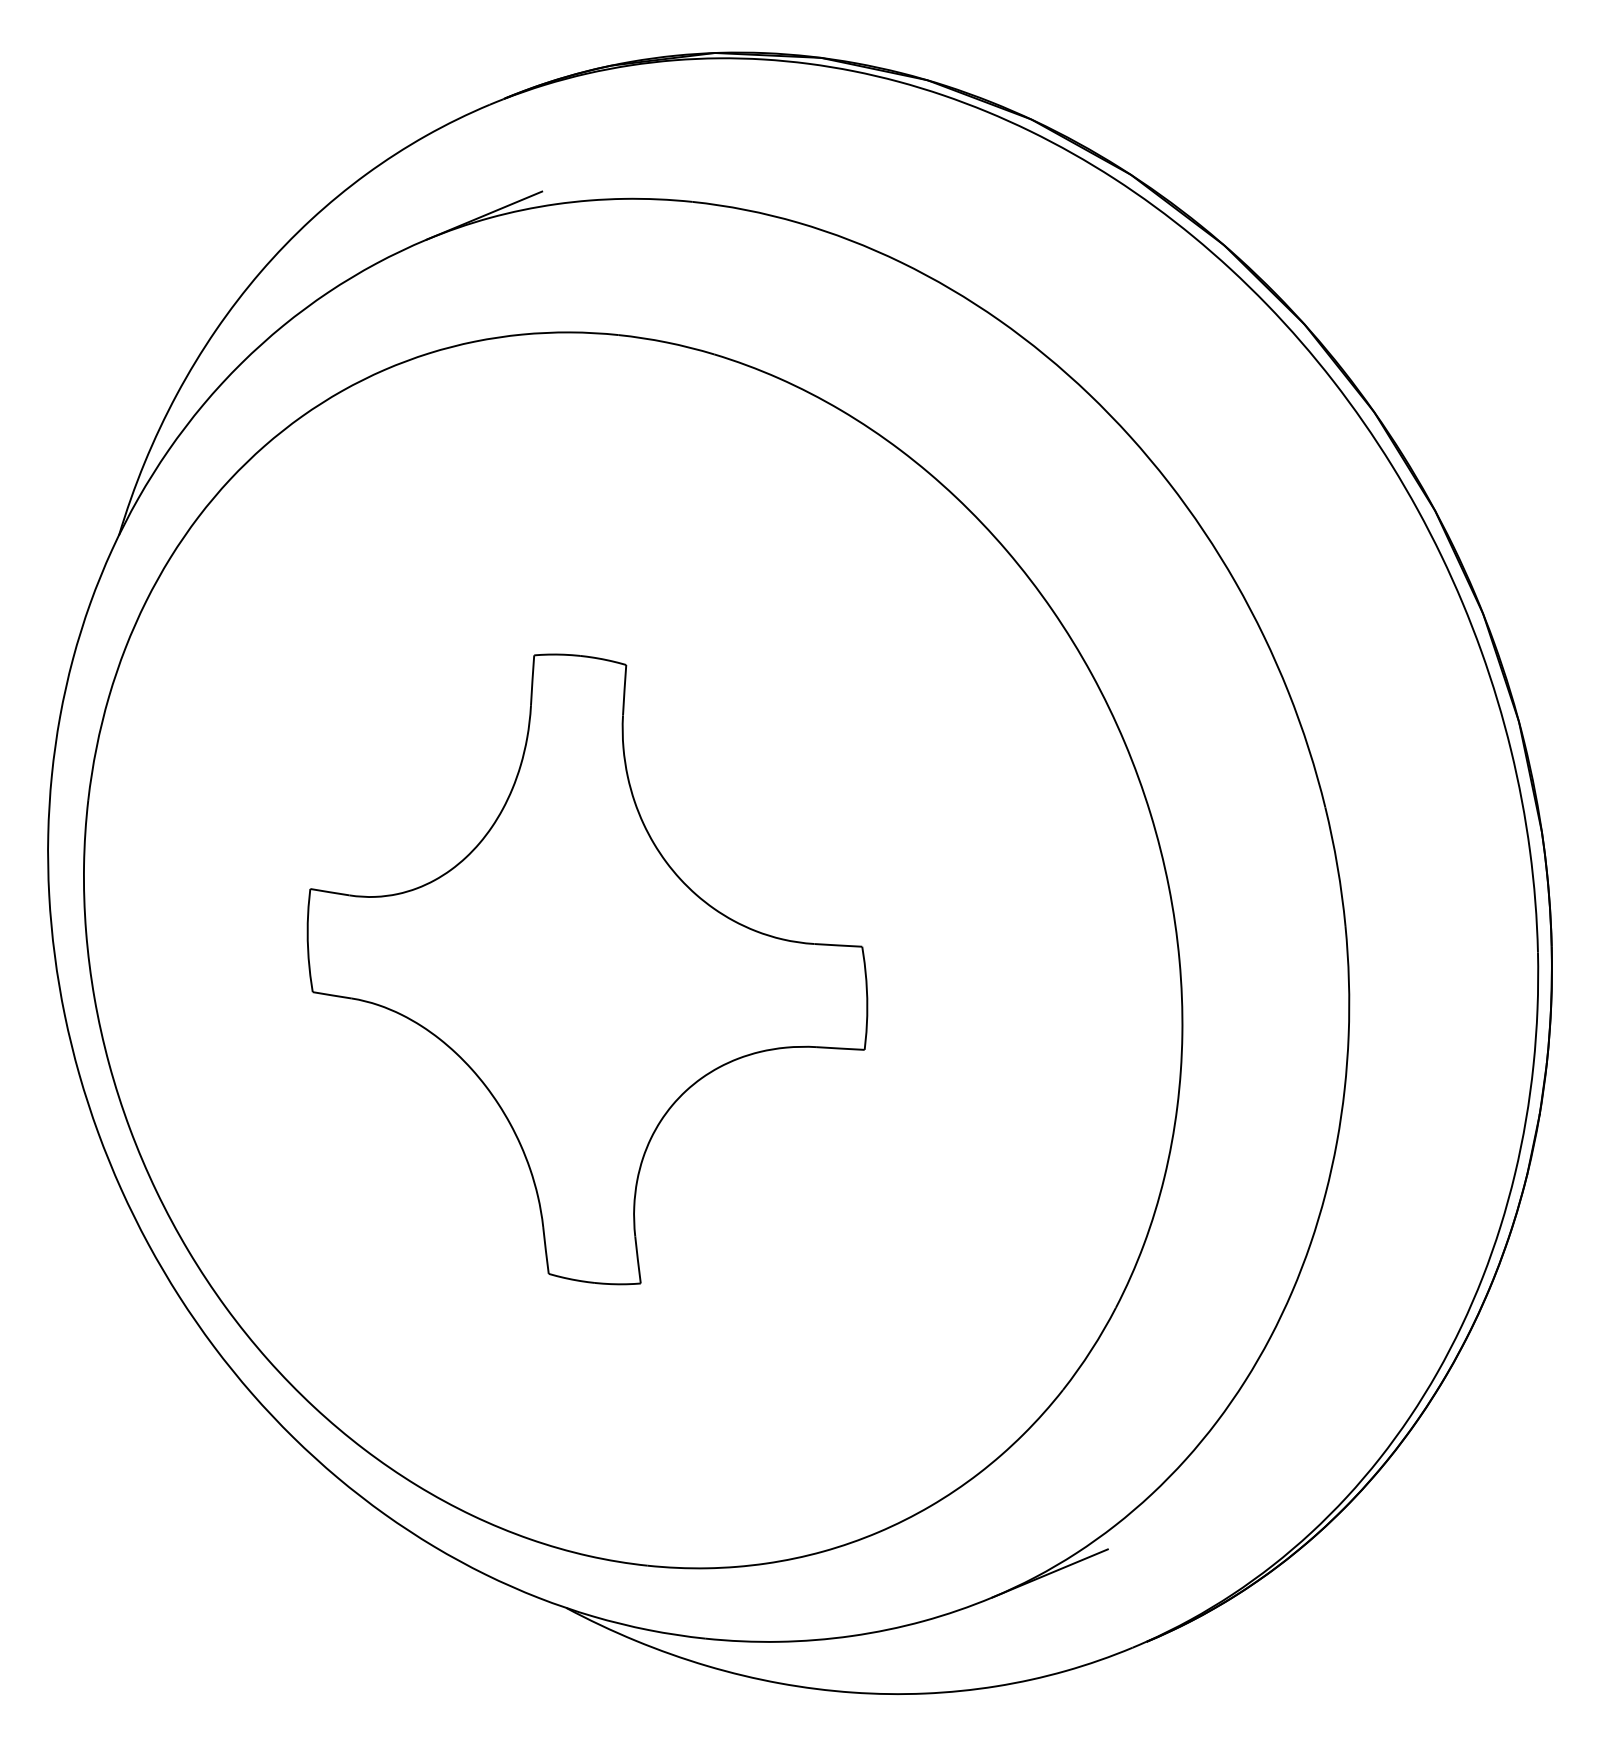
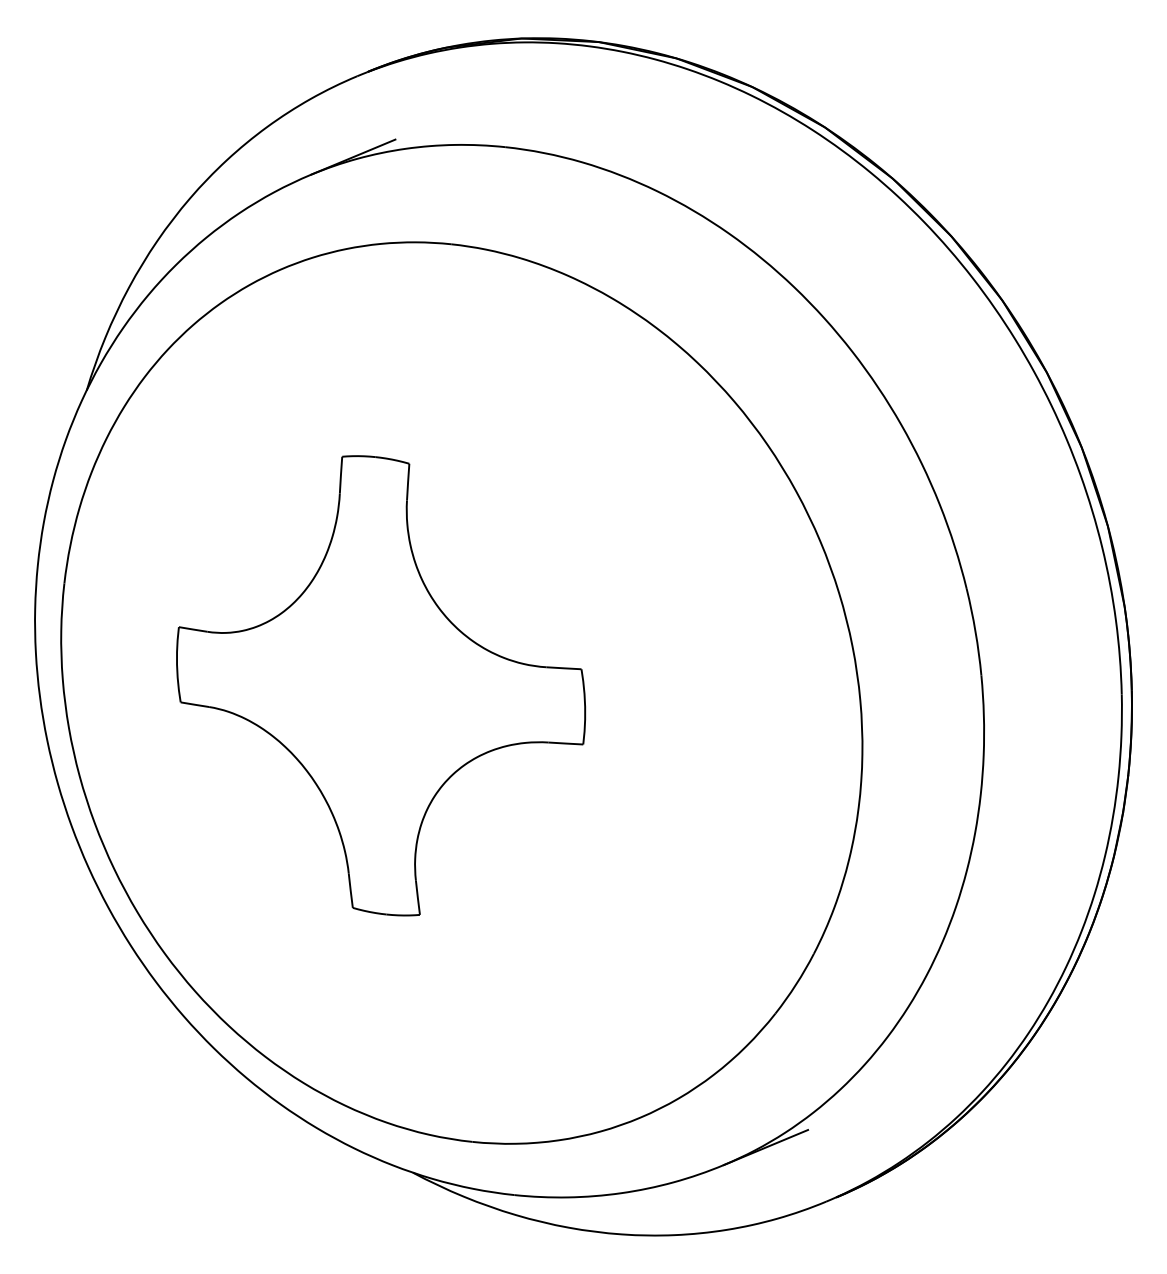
part: (587, 969) -> (381, 685), moved

